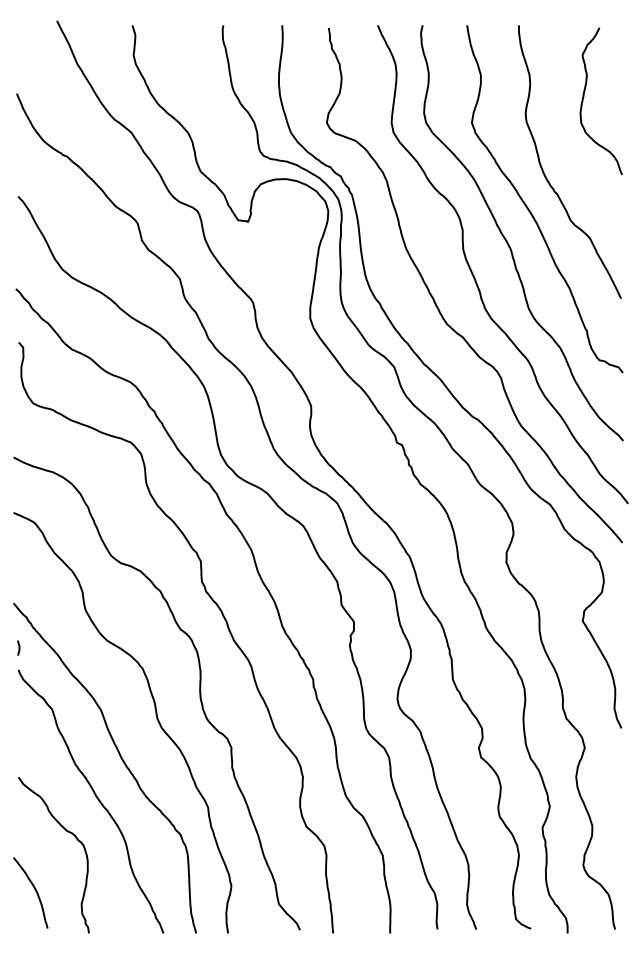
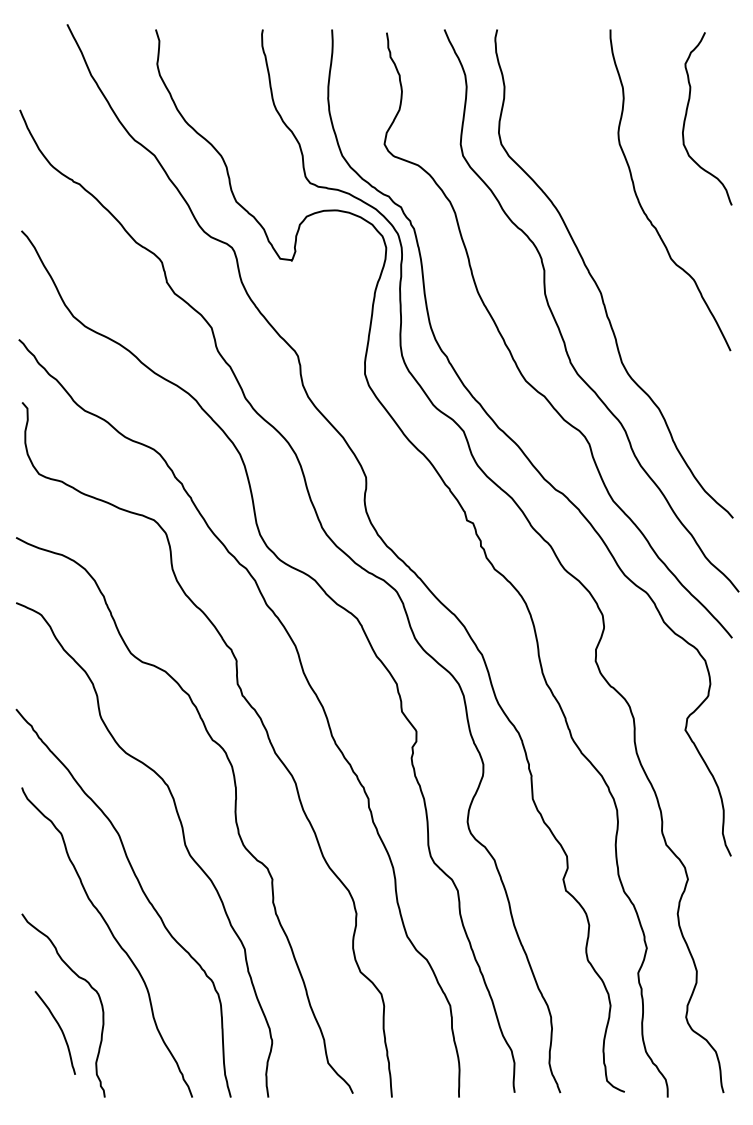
curve: (529, 208) -> (622, 245), removed
line: (18, 647) -> (22, 761), removed
curve: (35, 890) -> (60, 1030), moved

